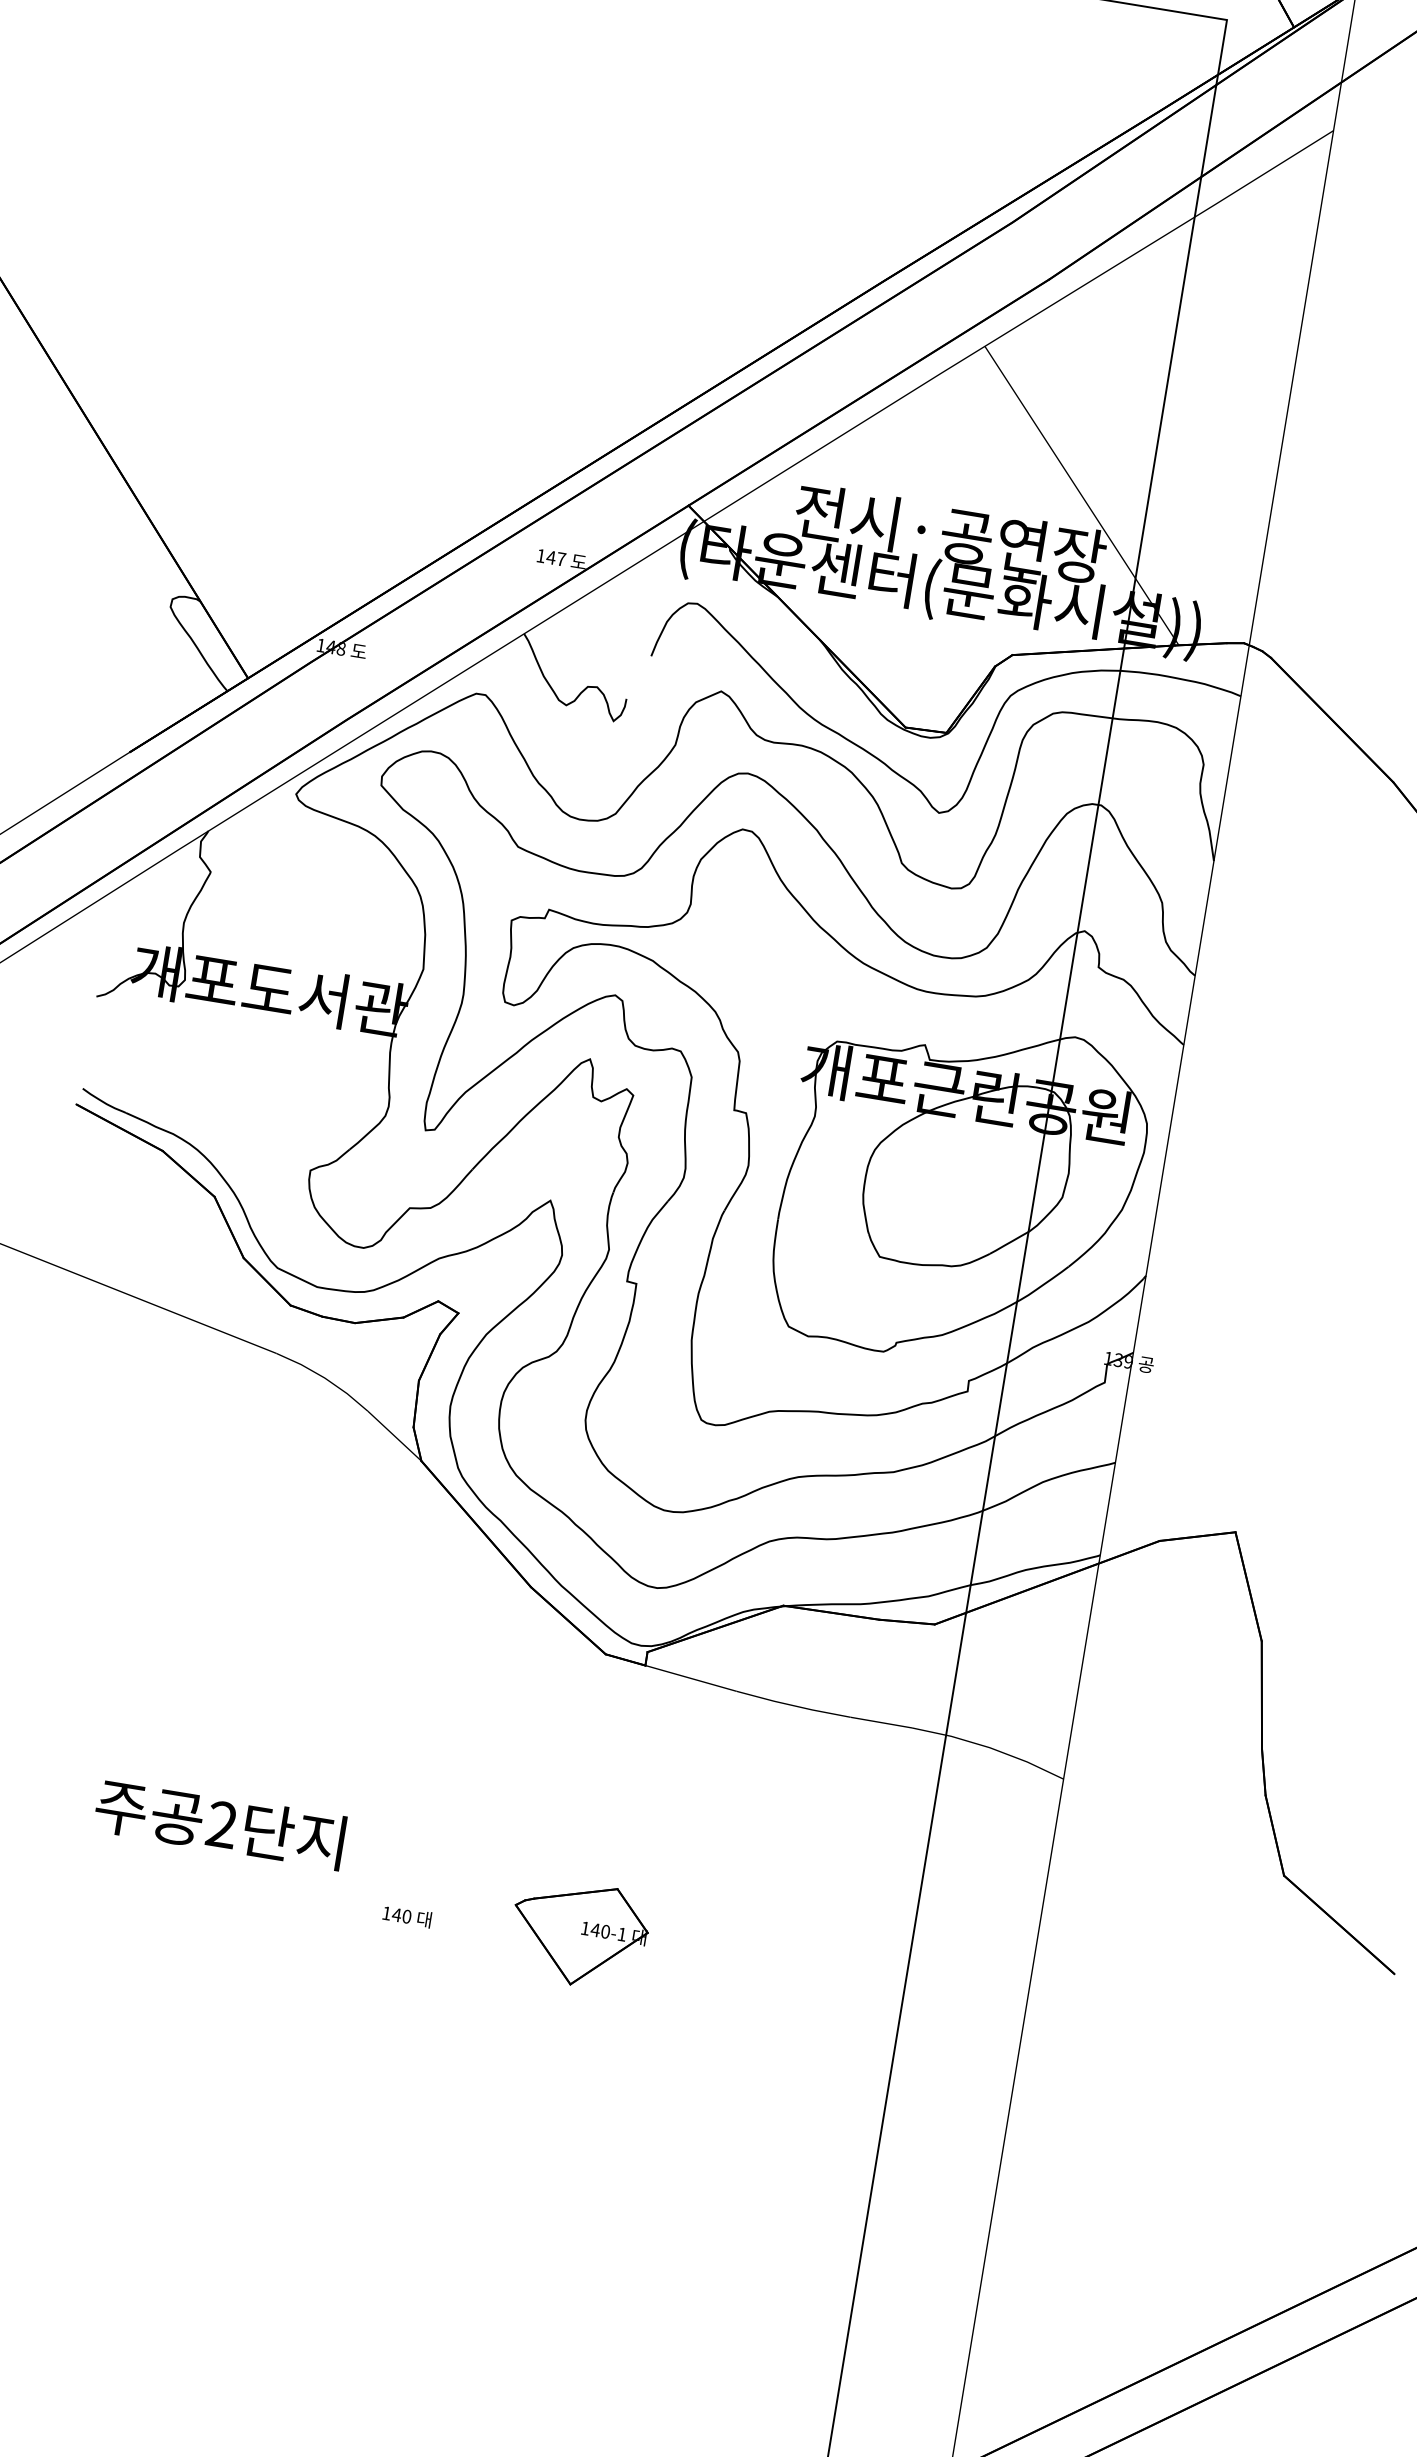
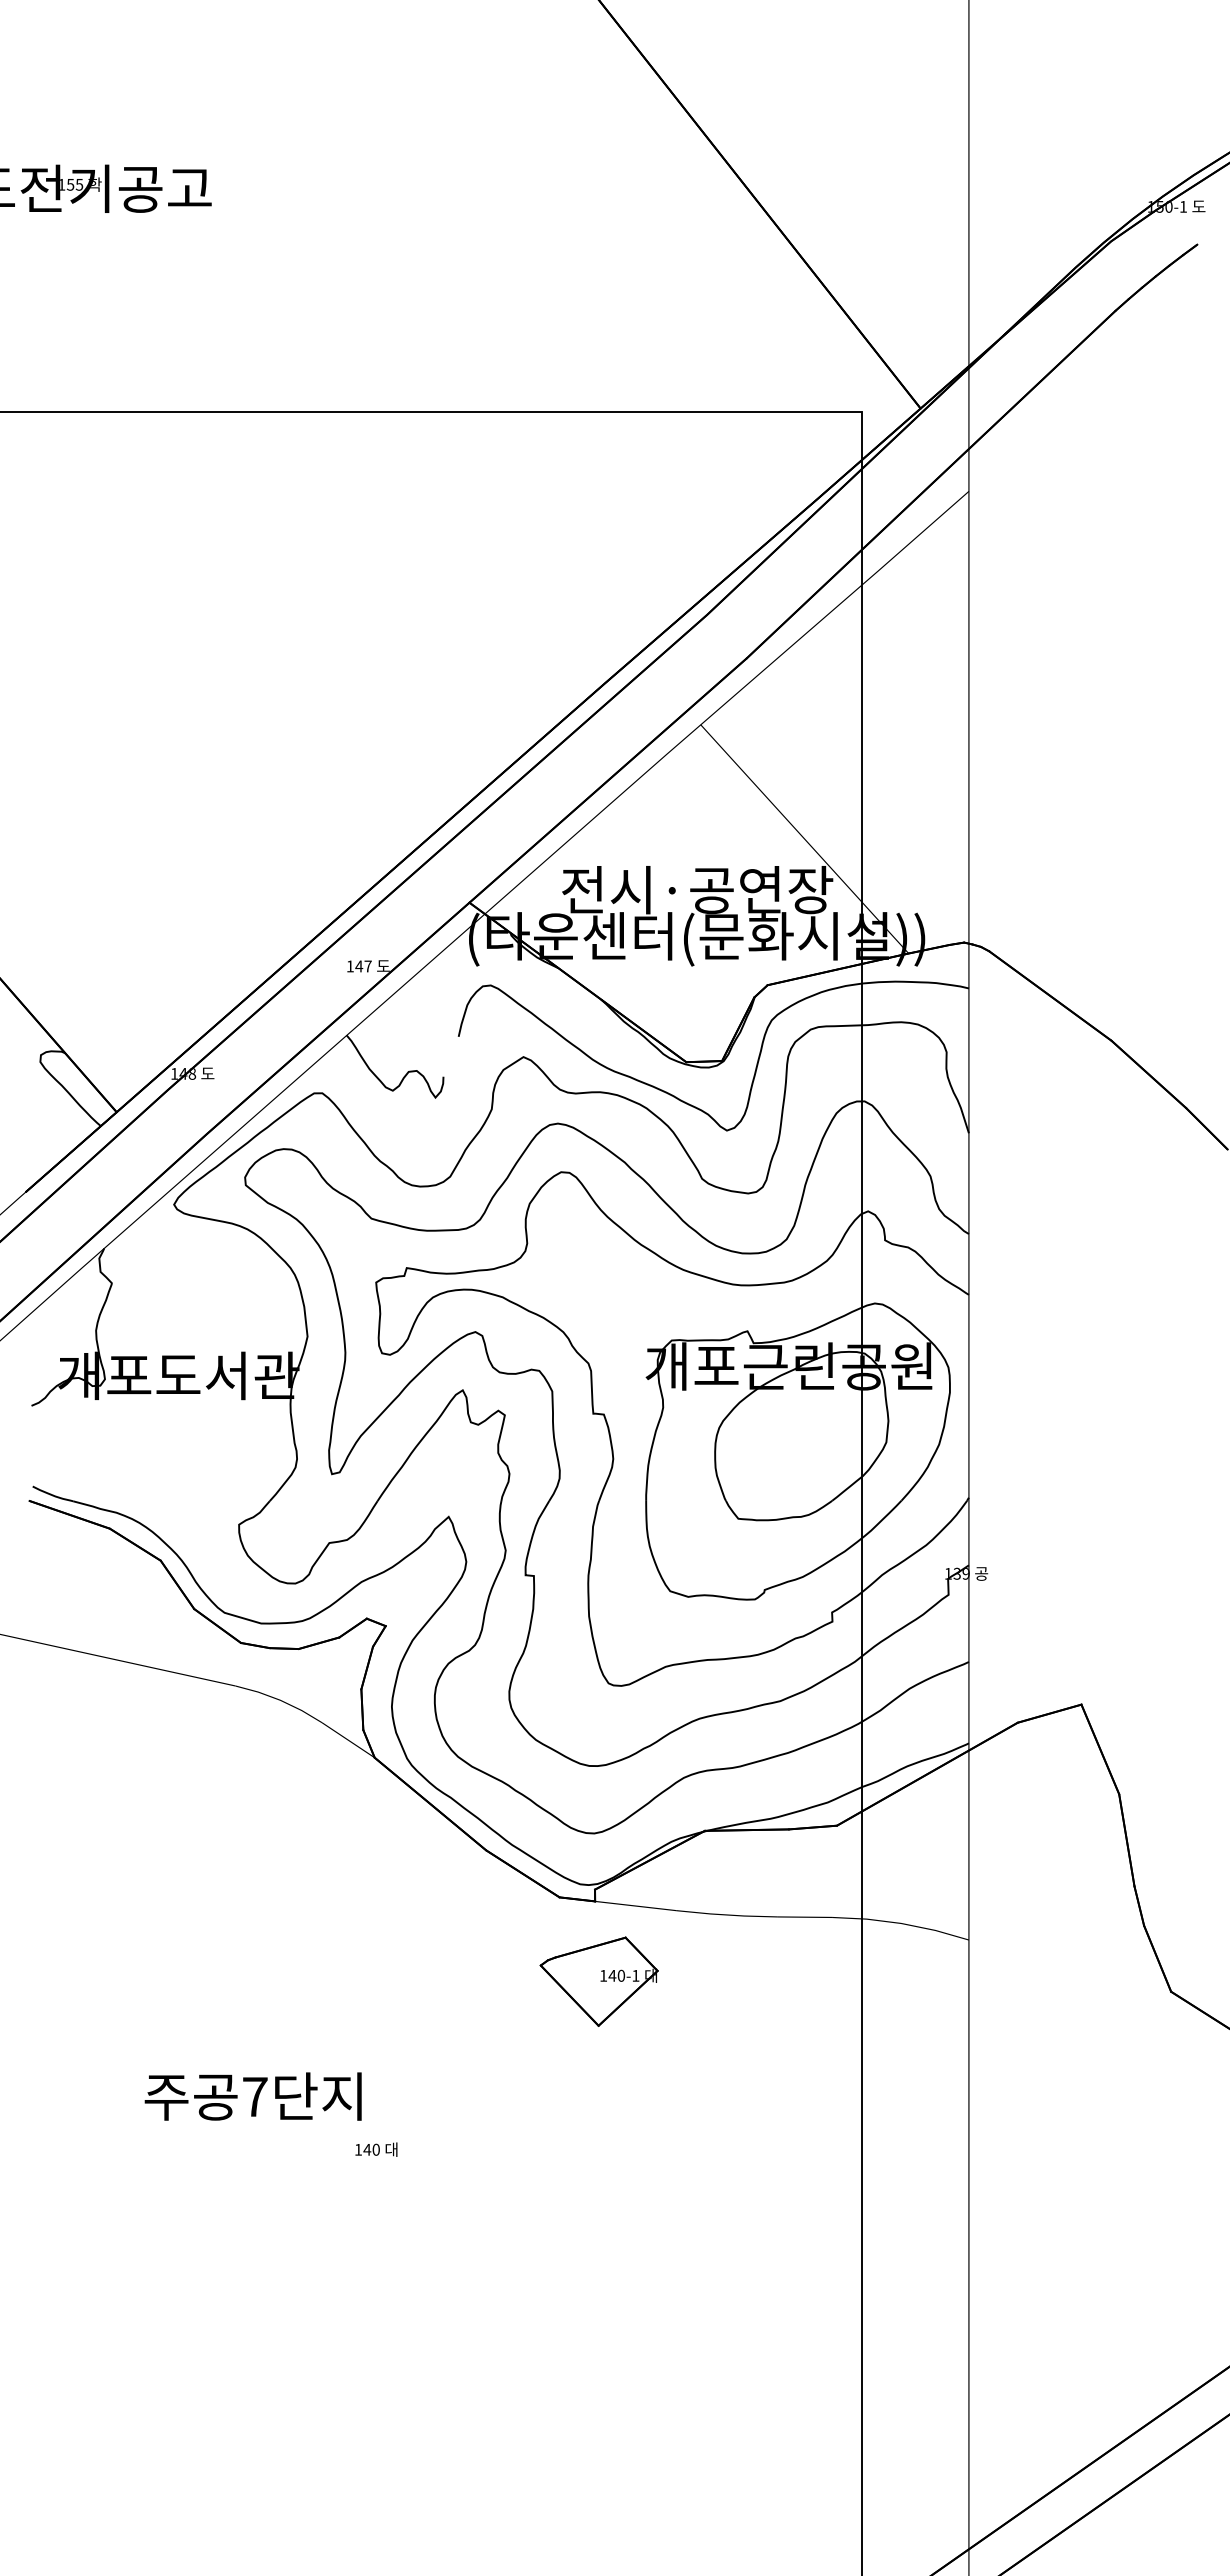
text: (221, 1824) -> (254, 2096), 2 -> 7
text: (407, 1916) -> (376, 2149), moved
part: (578, 1933) -> (598, 1981), moved

